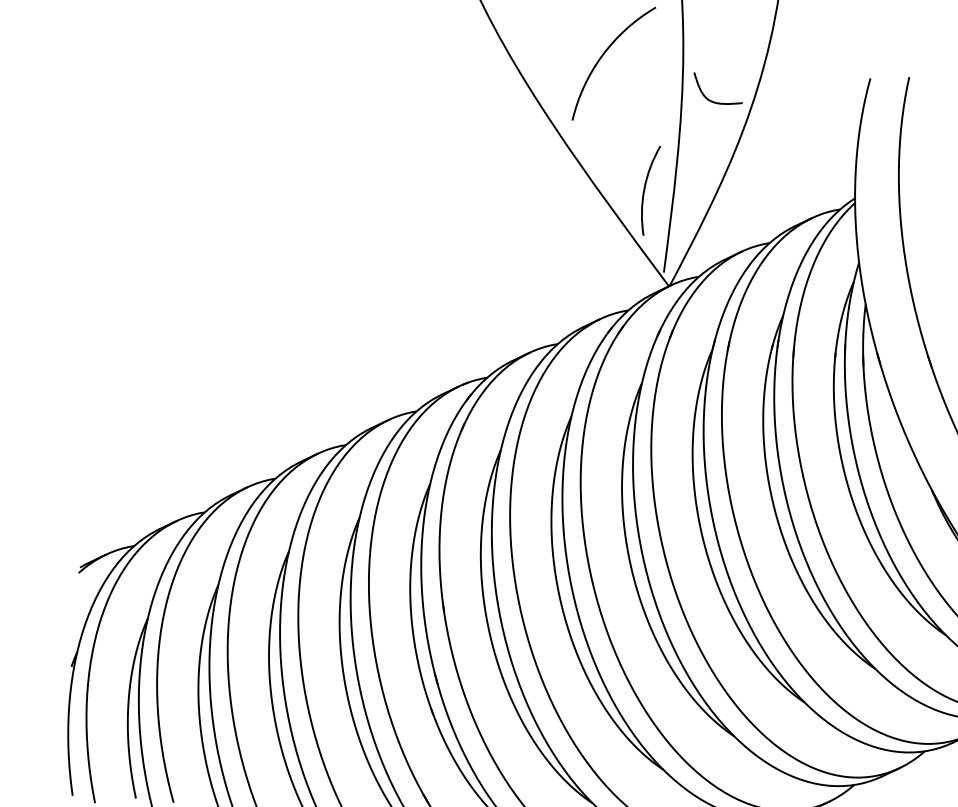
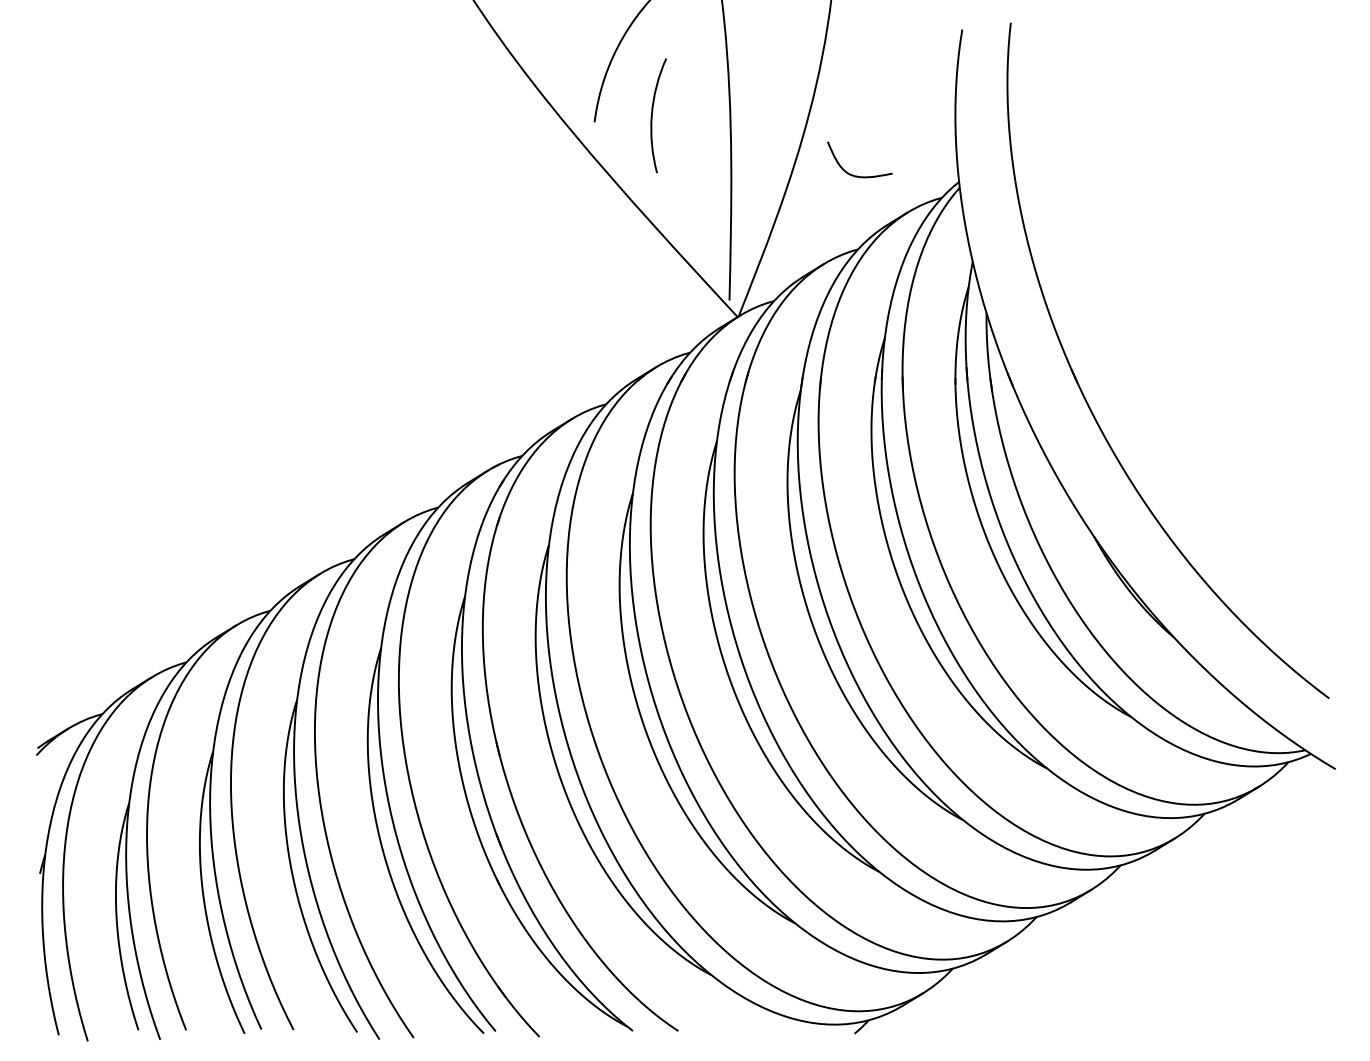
curve: (714, 101) -> (857, 175), moved
arc: (644, 189) -> (652, 115), moved

